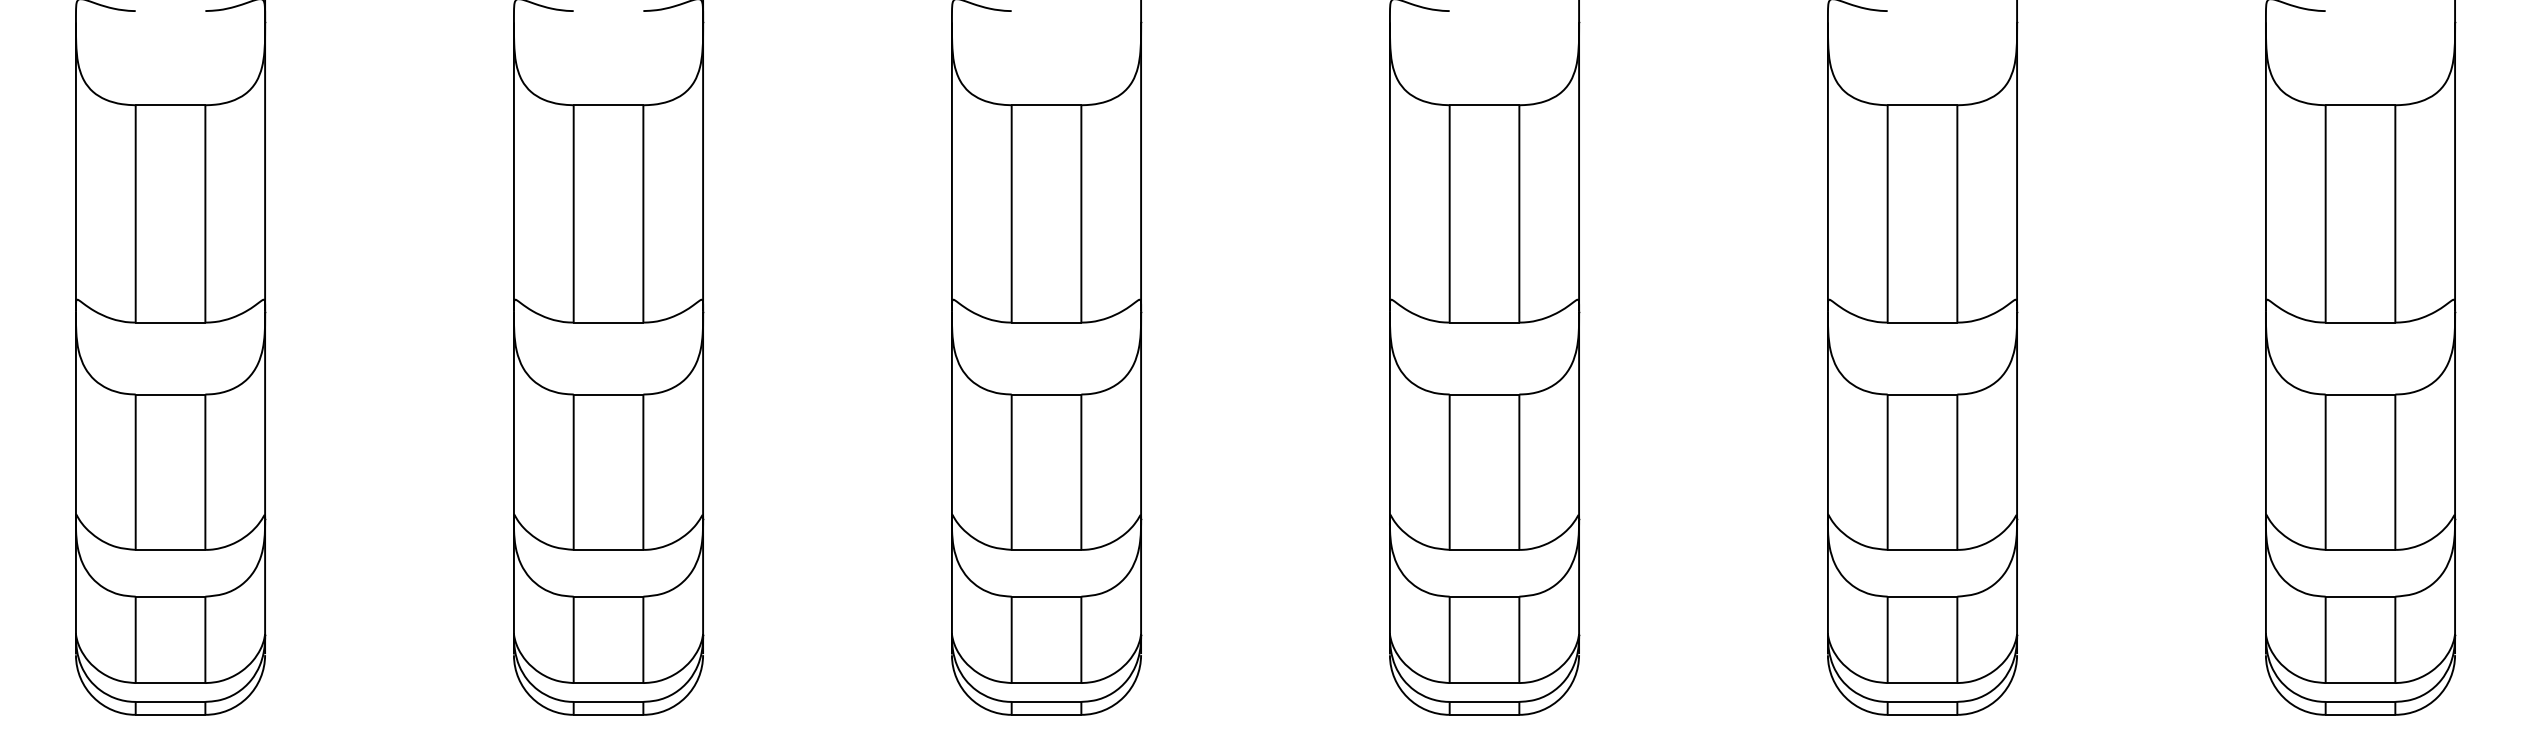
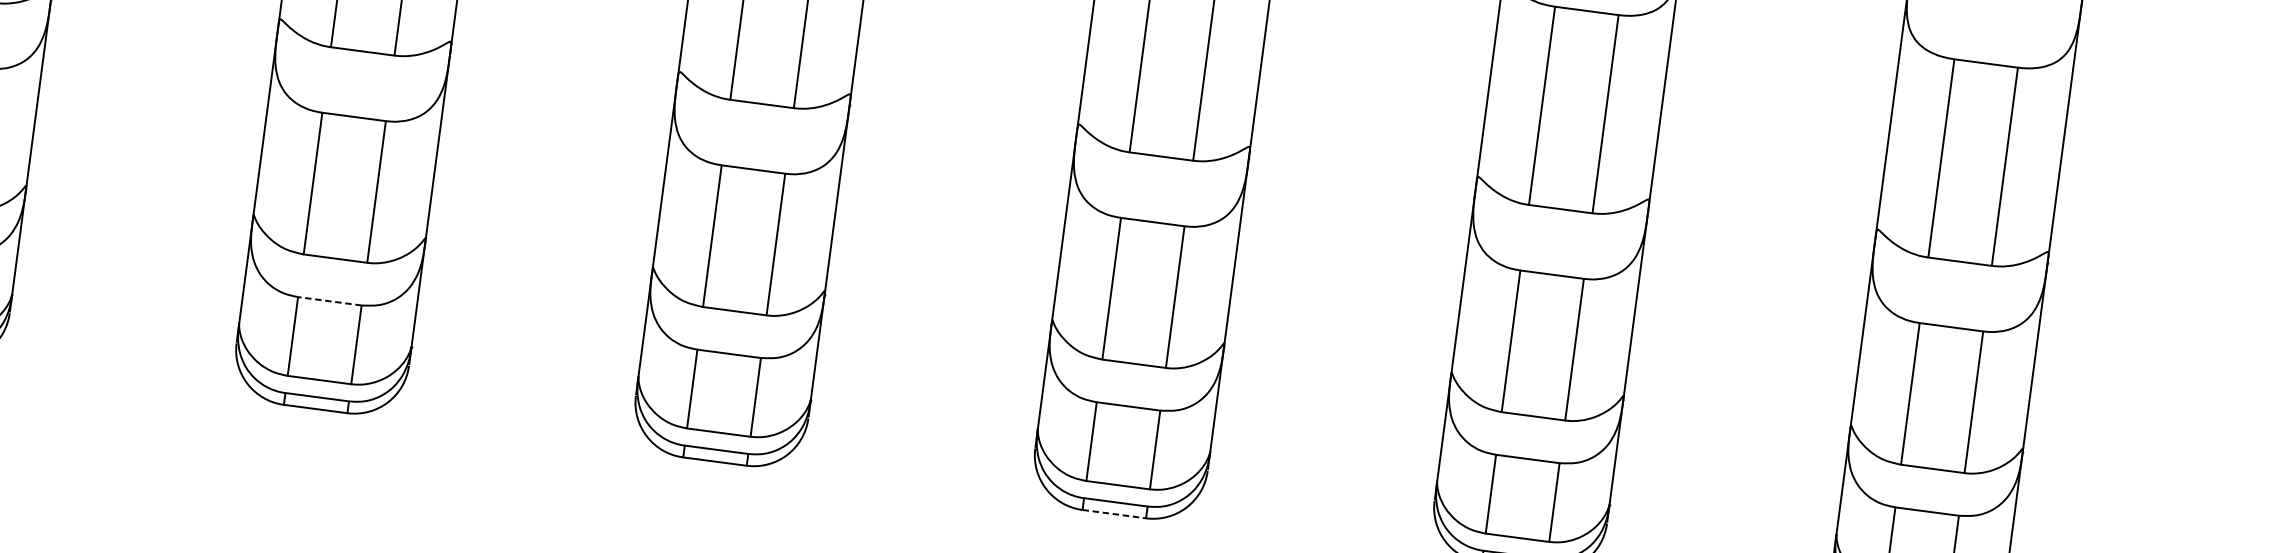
line: (608, 596) -> (329, 301), solid -> dashed
line: (1484, 714) -> (1114, 513), solid -> dashed

